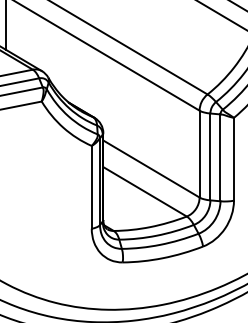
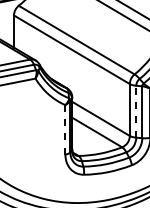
line: (210, 156) -> (136, 111), solid -> dashed
line: (91, 186) -> (65, 129), solid -> dashed

